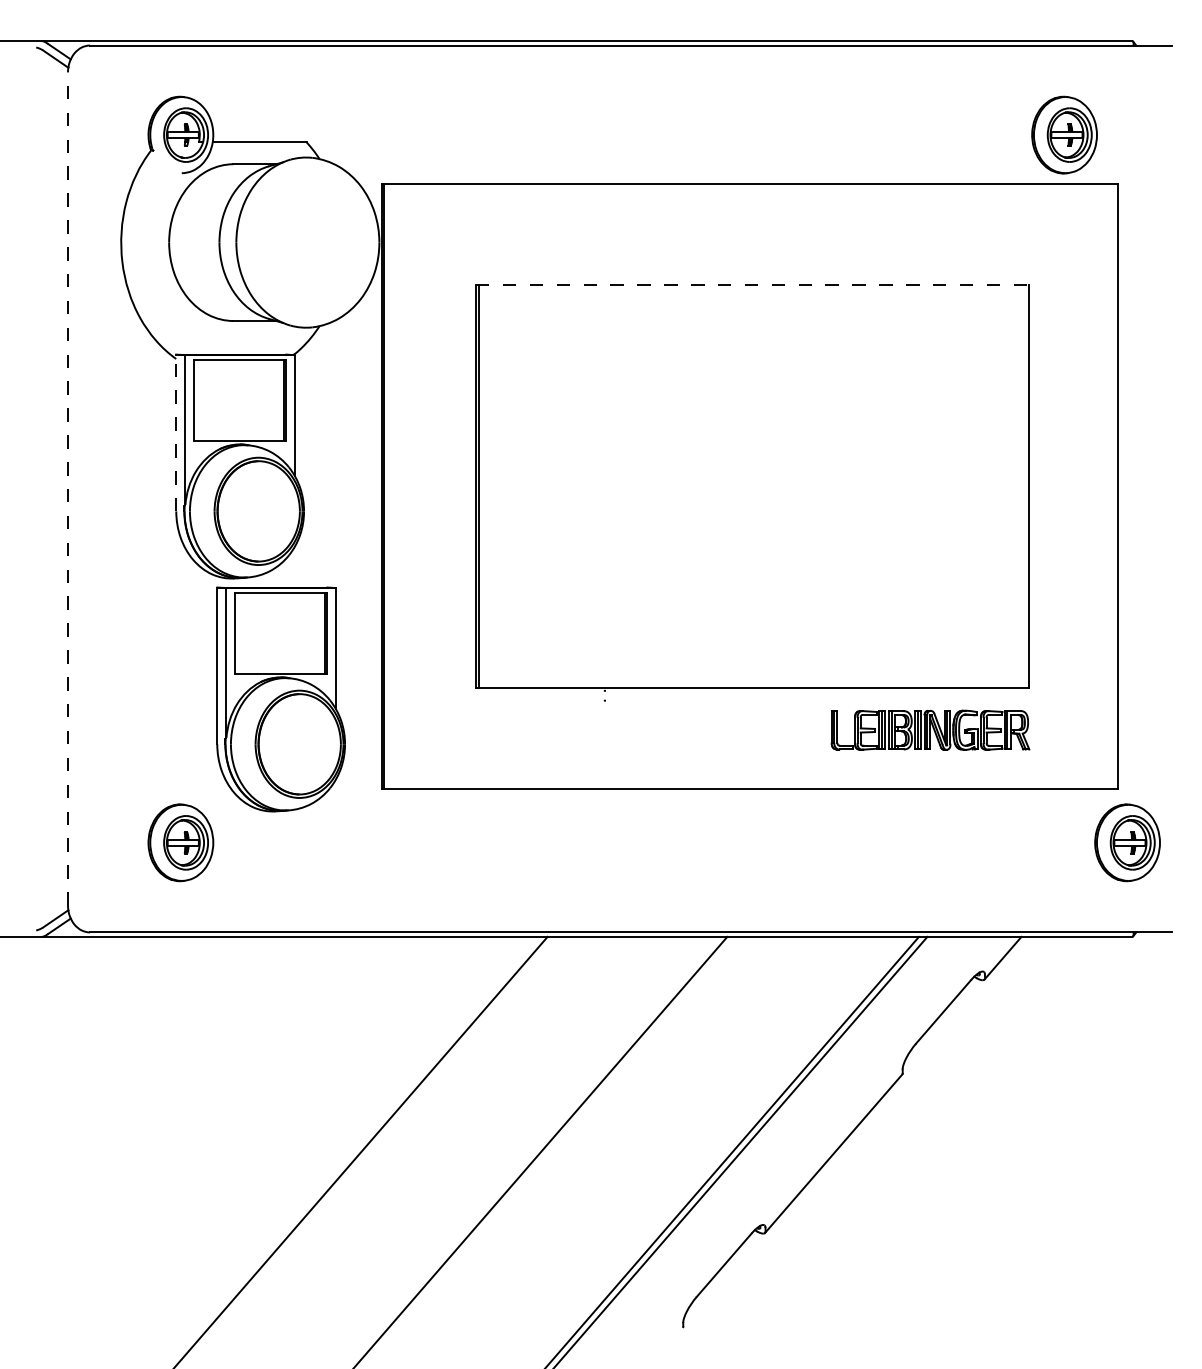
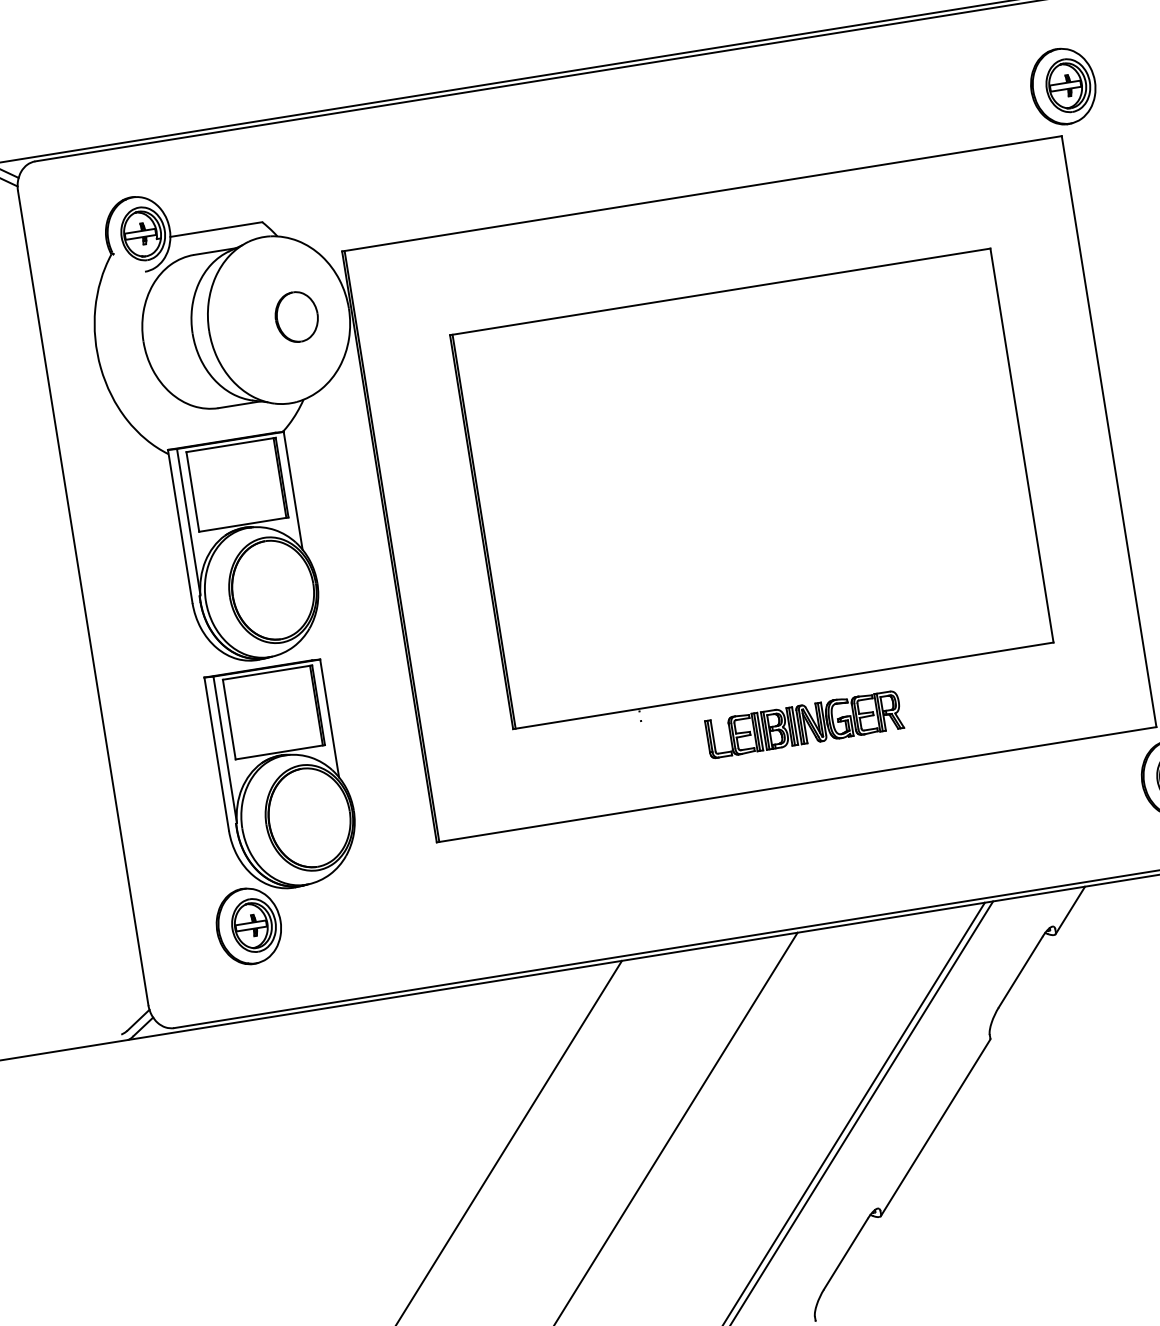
part: (1064, 134) -> (1063, 85), moved
part: (325, 242) -> (296, 317), added
line: (753, 285) -> (721, 292), dashed -> solid
line: (176, 432) -> (180, 526), dashed -> solid
line: (68, 488) -> (83, 597), dashed -> solid
part: (280, 699) -> (283, 777), moved
part: (930, 729) -> (804, 723), moved

